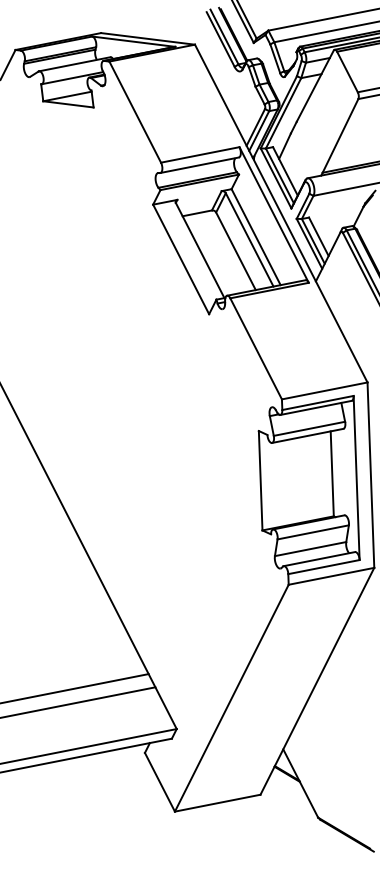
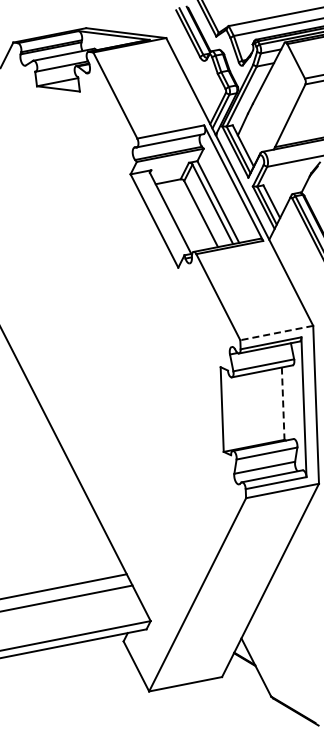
line: (324, 391) -> (276, 333), solid -> dashed
line: (332, 474) -> (283, 404), solid -> dashed

